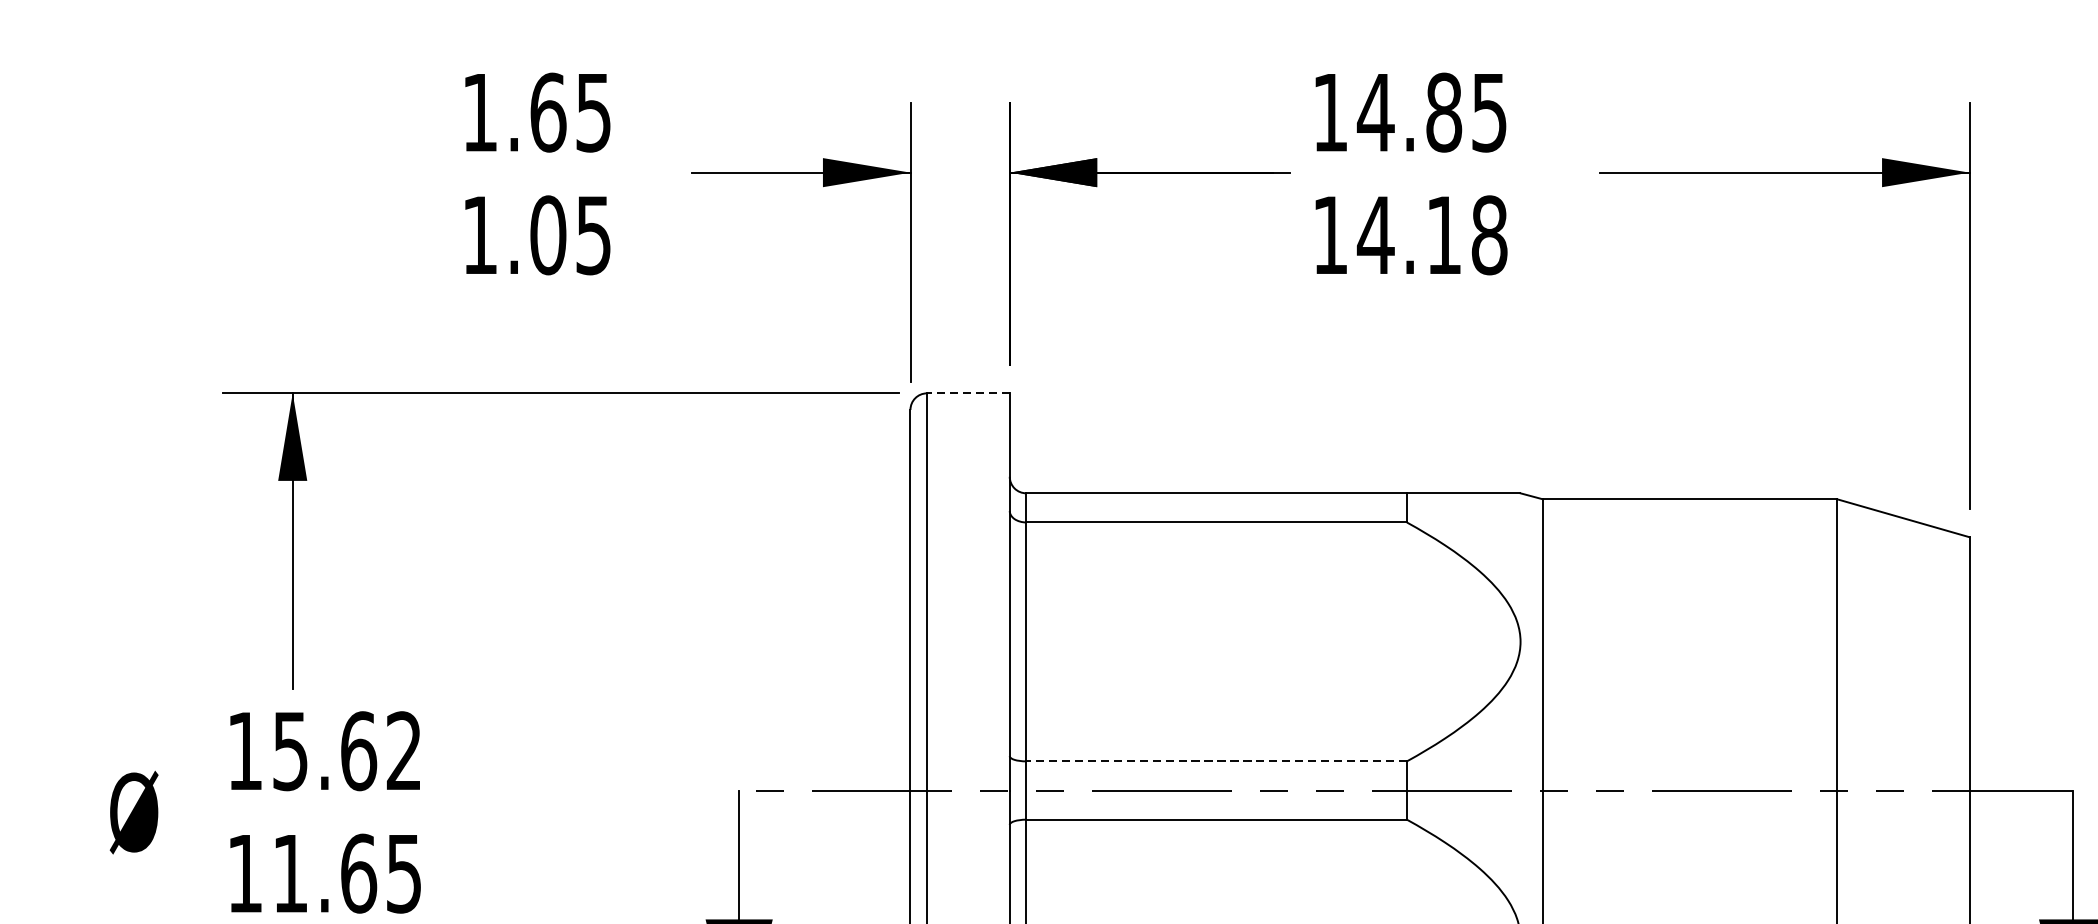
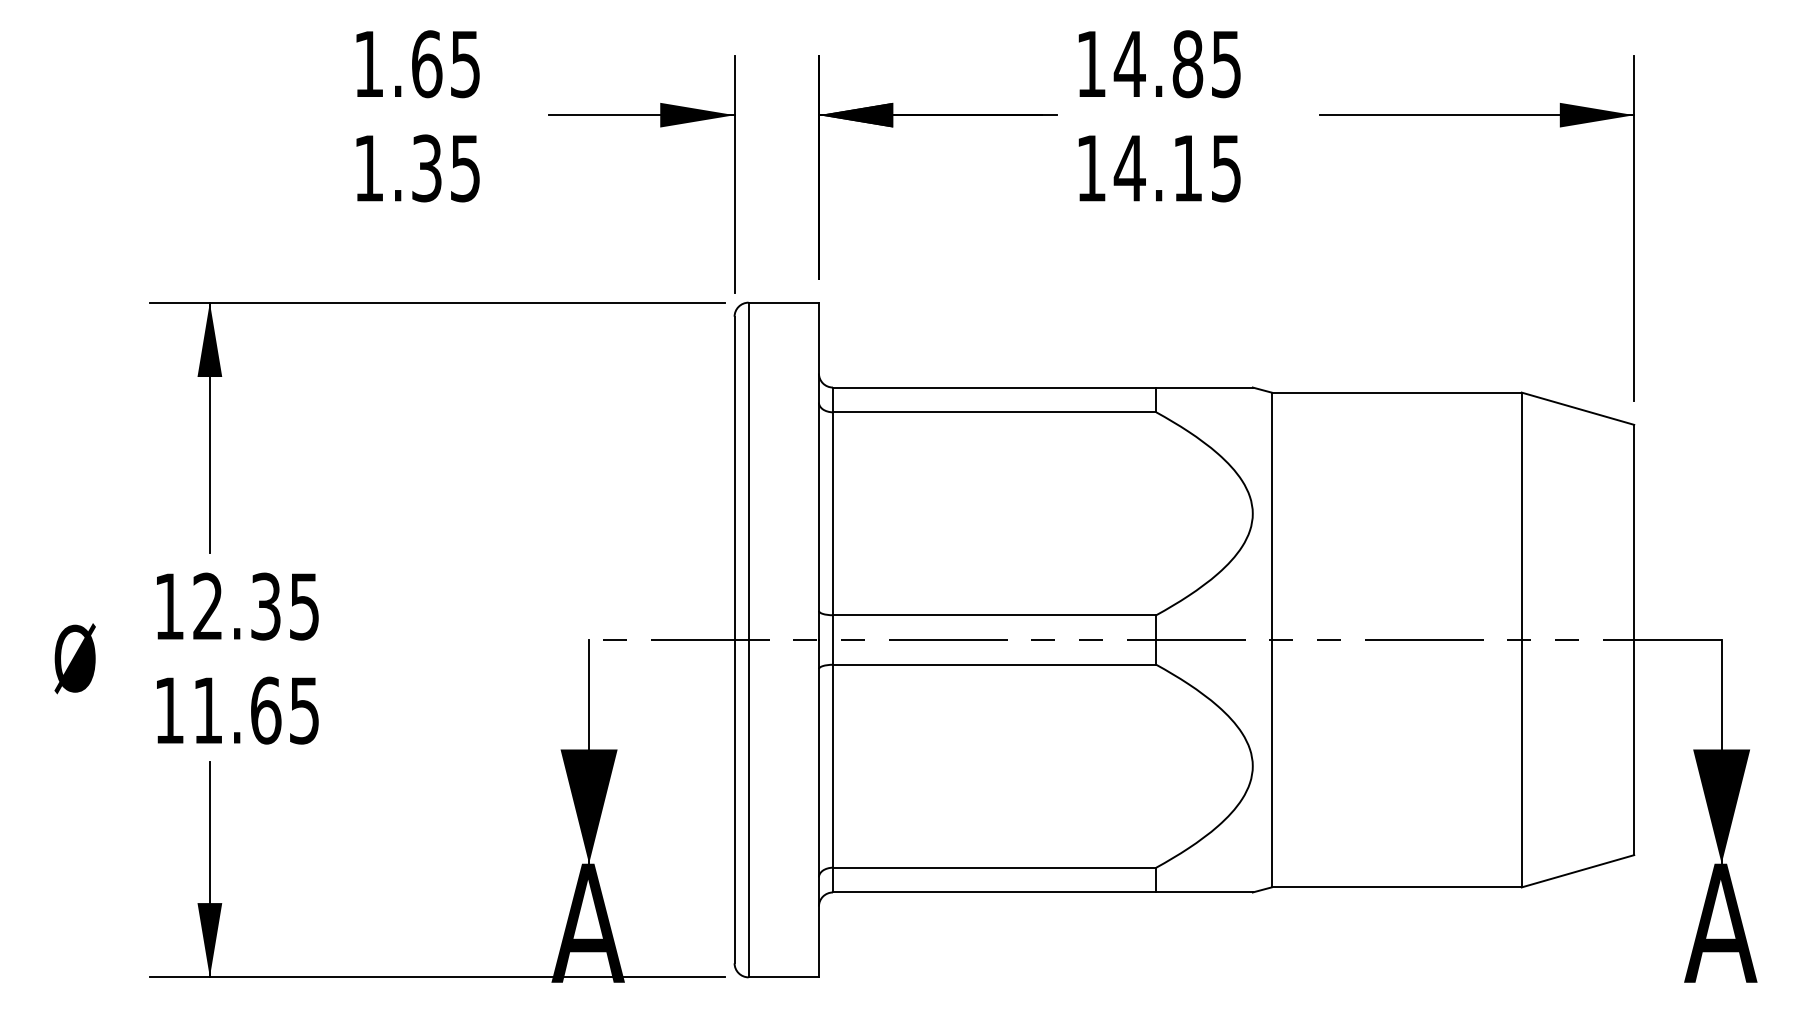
text: (547, 235) -> (426, 168), 1.05 -> 1.35
text: (1489, 235) -> (1226, 168), 14.18 -> 14.15
line: (968, 393) -> (783, 302), dashed -> solid
text: (346, 751) -> (255, 606), 15.62 -> 12.35
line: (1216, 761) -> (994, 615), dashed -> solid

